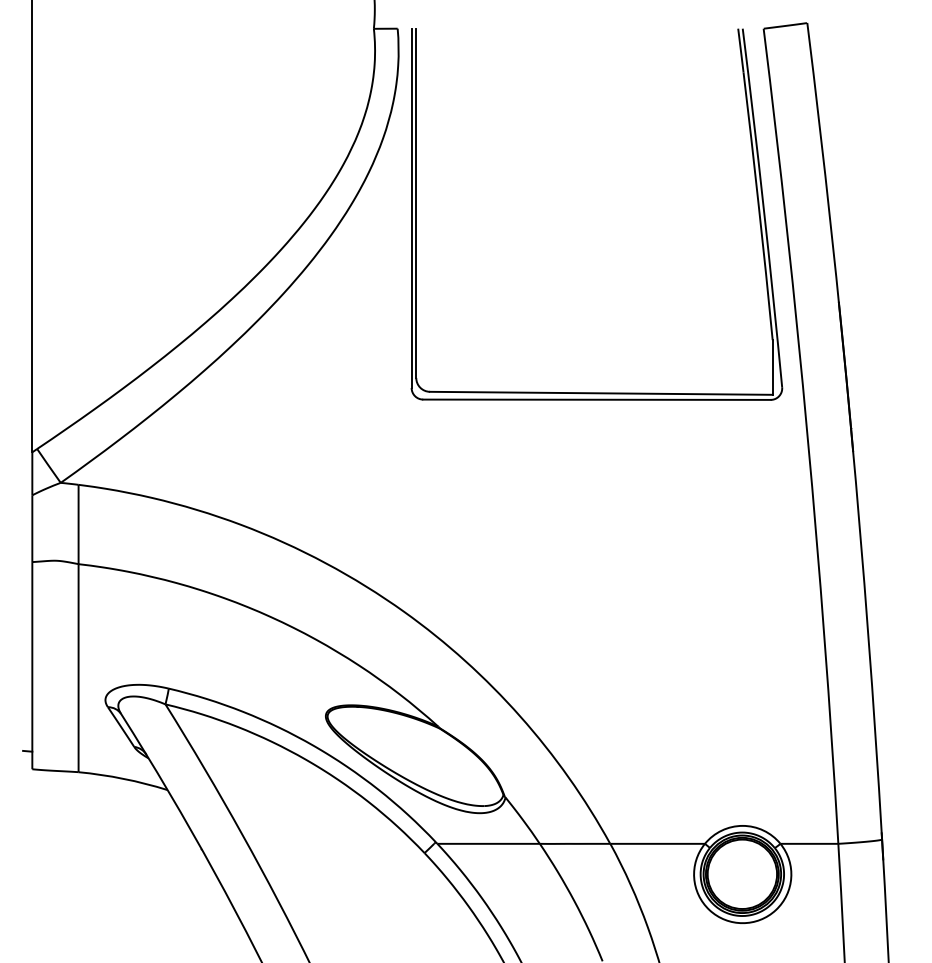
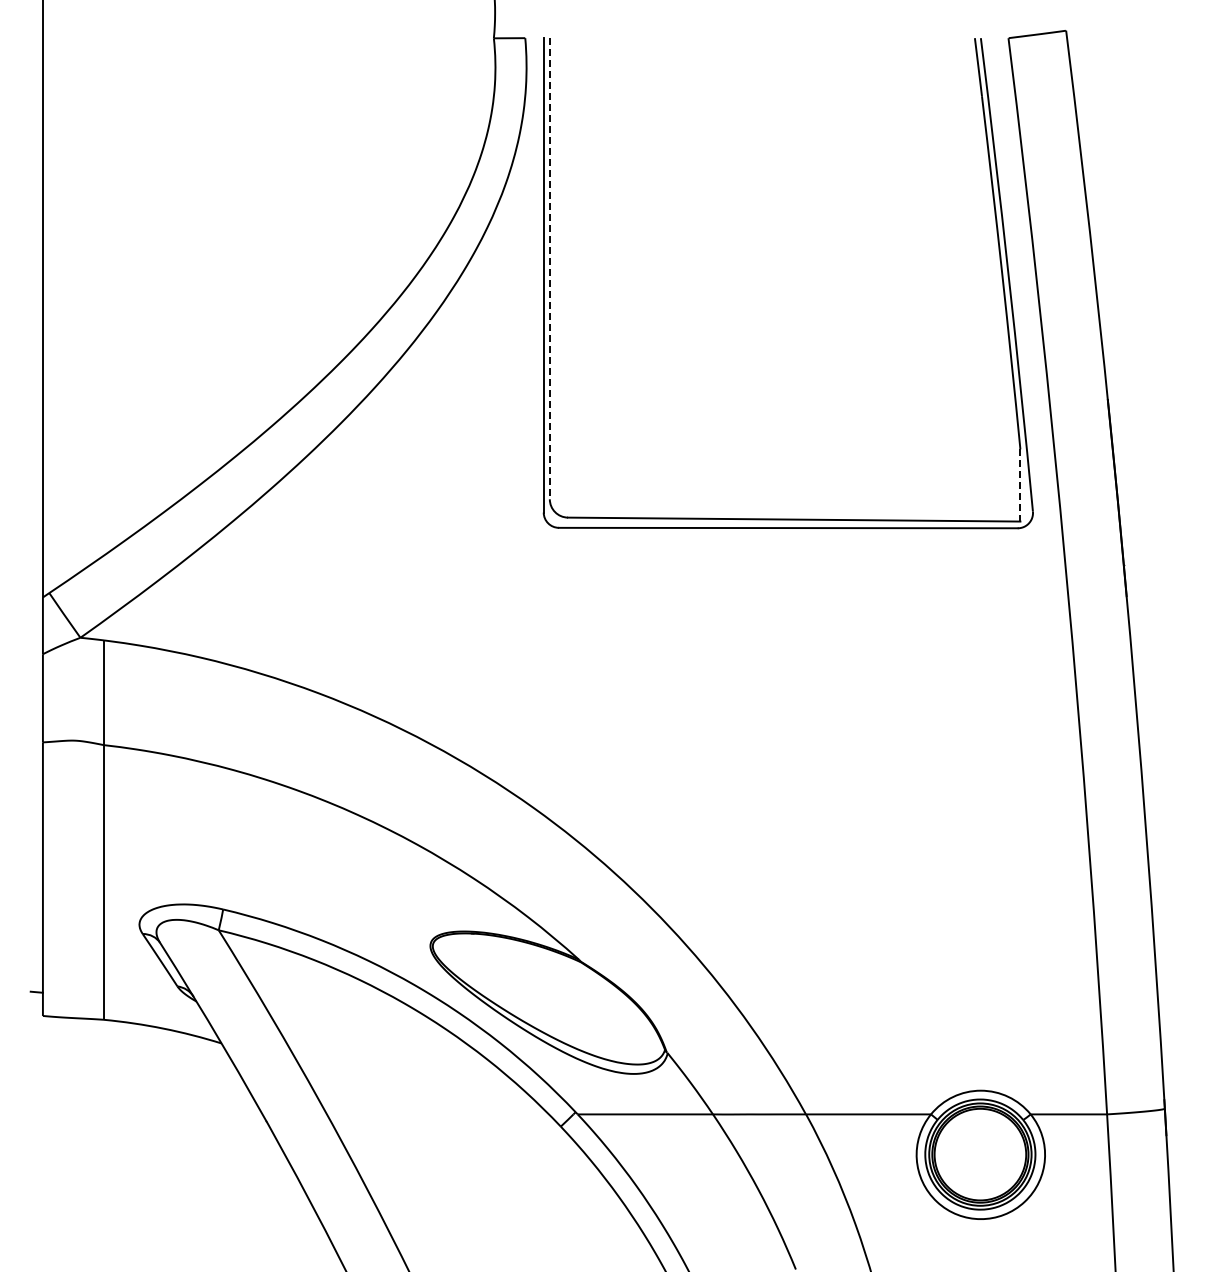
line: (416, 203) -> (549, 268), solid -> dashed
line: (772, 366) -> (1020, 484), solid -> dashed

